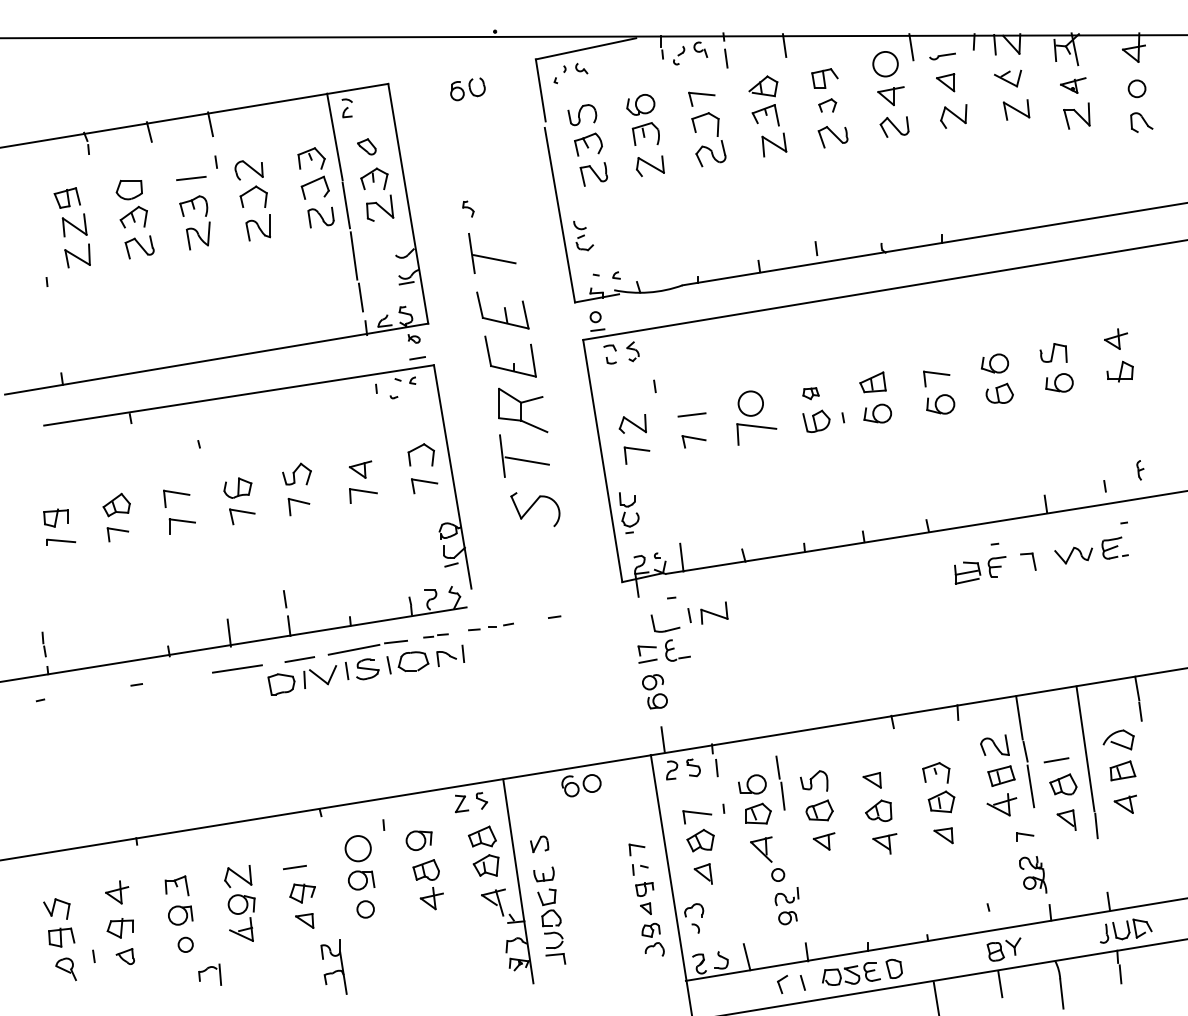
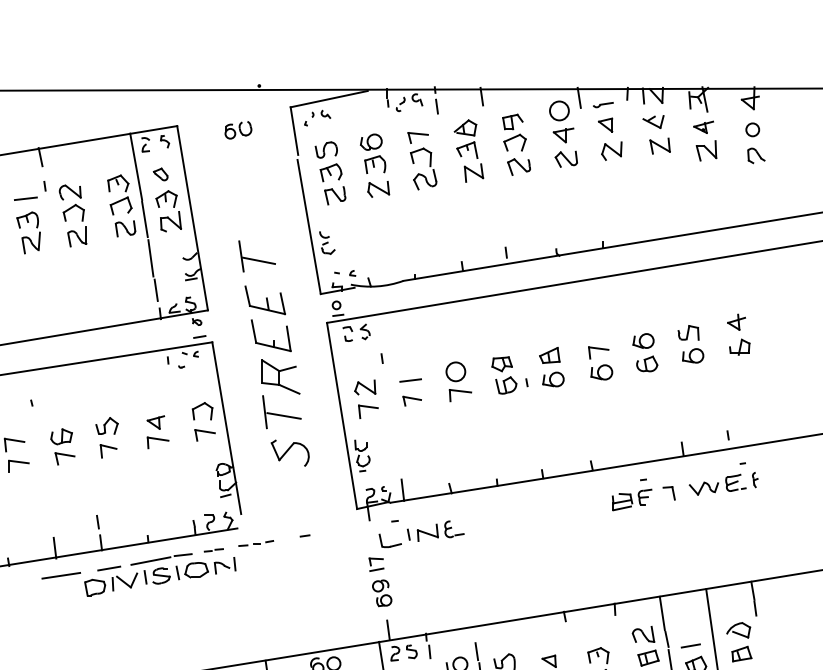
part: (827, 105) -> (514, 142), size x1.67
part: (468, 208) -> (165, 141), moved
part: (810, 393) -> (501, 364), size x1.67
part: (756, 434) -> (460, 395), size x0.71
part: (1140, 470) -> (755, 480), moved
part: (677, 650) -> (454, 529), moved

